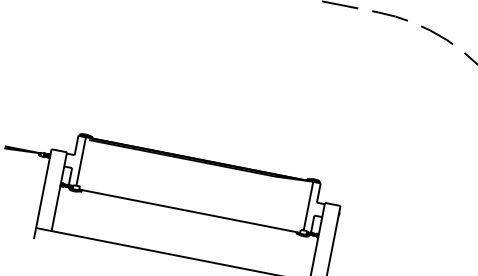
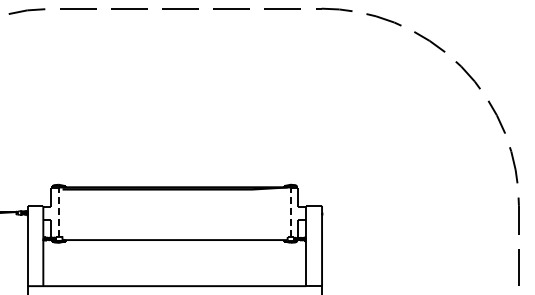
line: (80, 161) -> (58, 212), solid -> dashed
line: (308, 206) -> (290, 212), solid -> dashed

